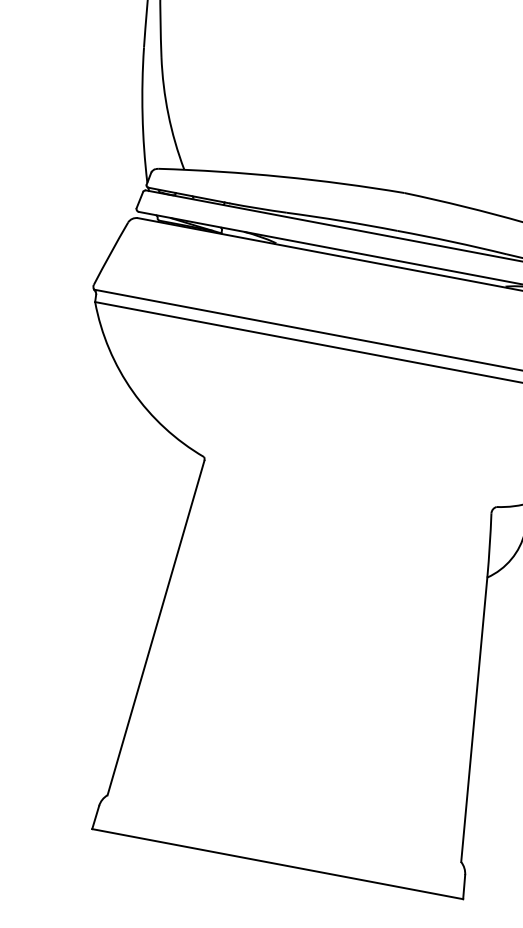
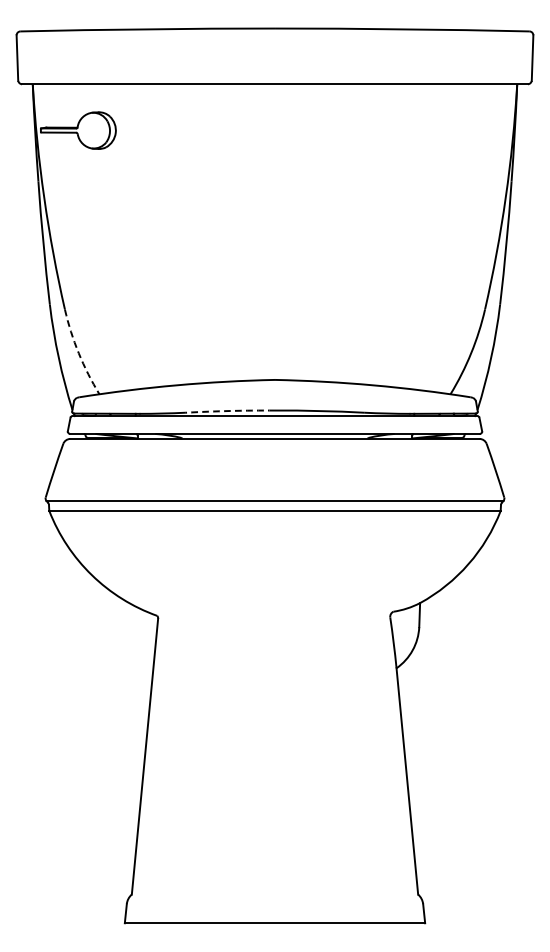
arc: (167, 114) -> (78, 353), solid -> dashed
arc: (342, 220) -> (230, 410), solid -> dashed

